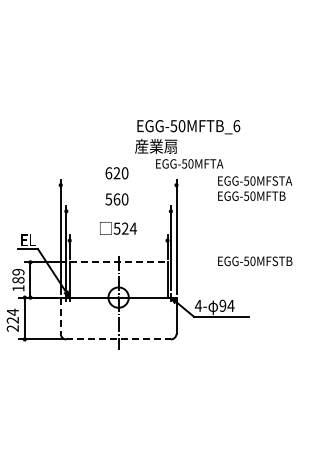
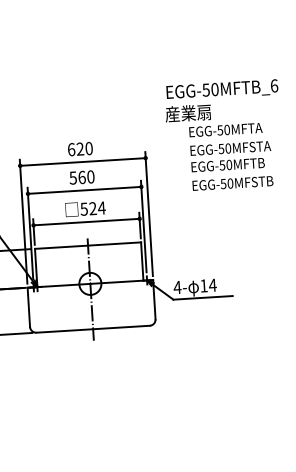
text: (187, 144) -> (222, 109), moved
line: (118, 185) -> (82, 162), added
line: (118, 211) -> (84, 190), added
line: (118, 240) -> (86, 221), added
text: (255, 261) -> (233, 183), moved
line: (118, 262) -> (87, 245), dashed -> solid
text: (222, 305) -> (203, 285), 94 -> 14
line: (60, 316) -> (28, 308), dashed -> solid
line: (119, 339) -> (94, 329), dashed -> solid

